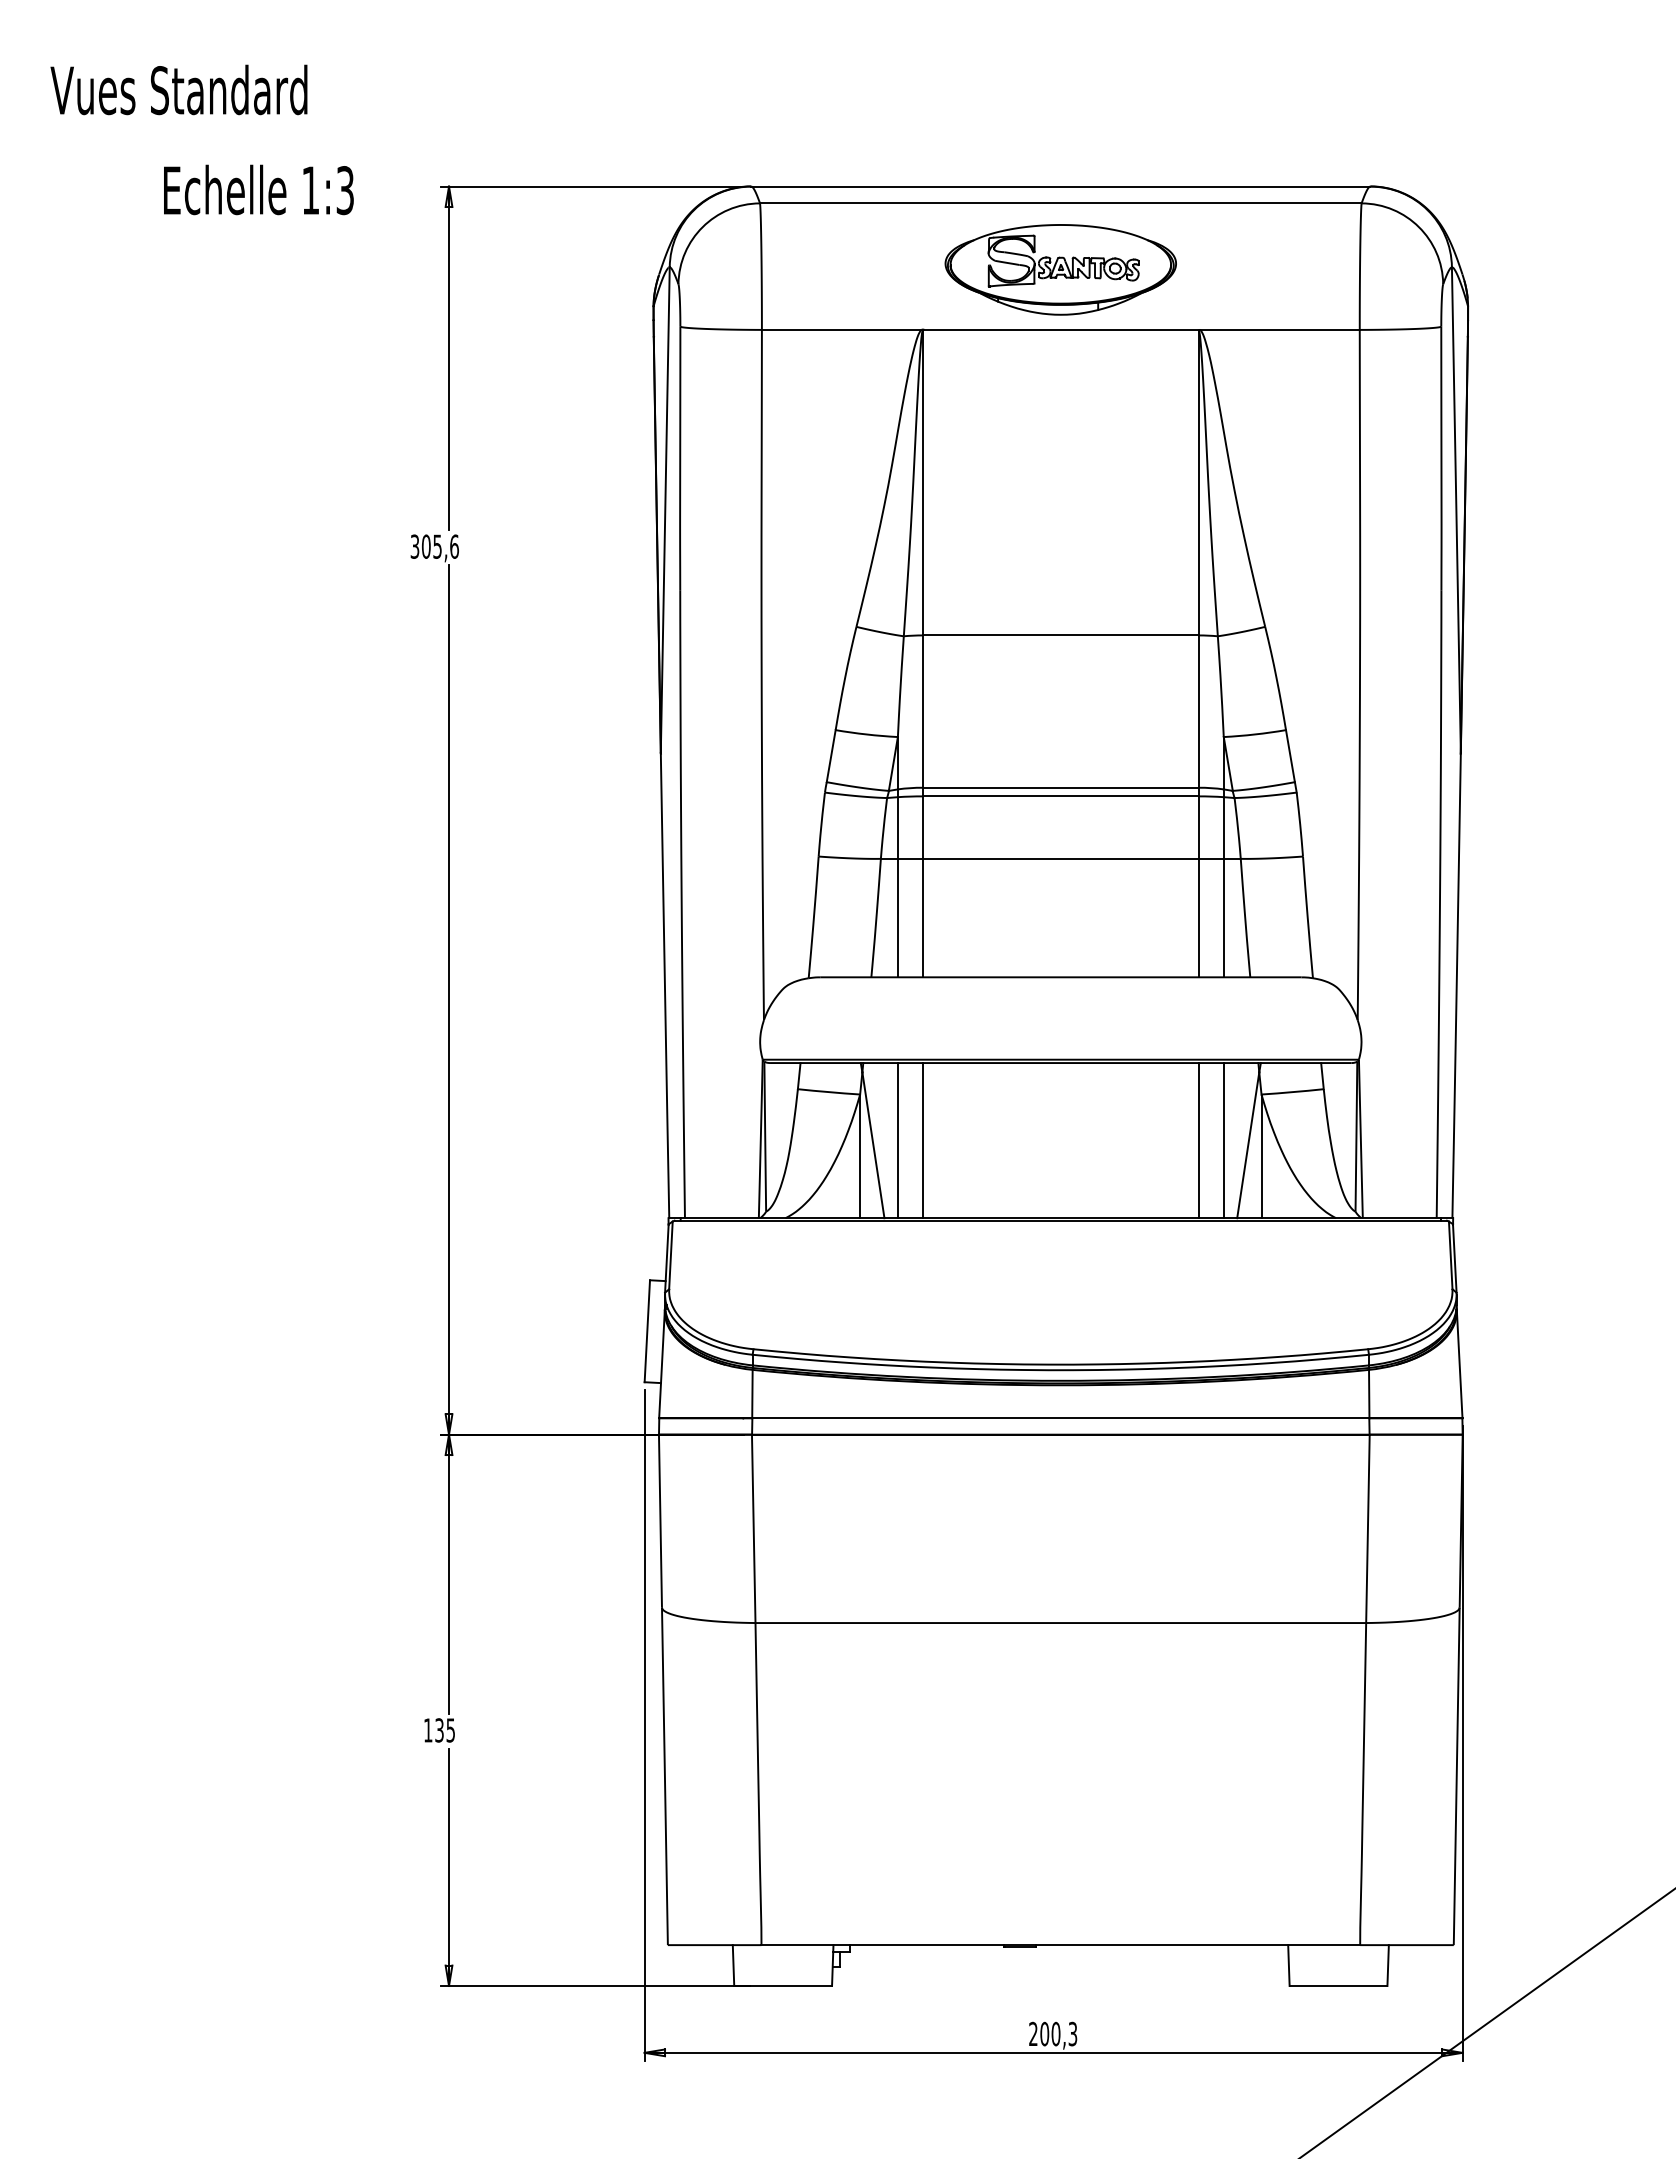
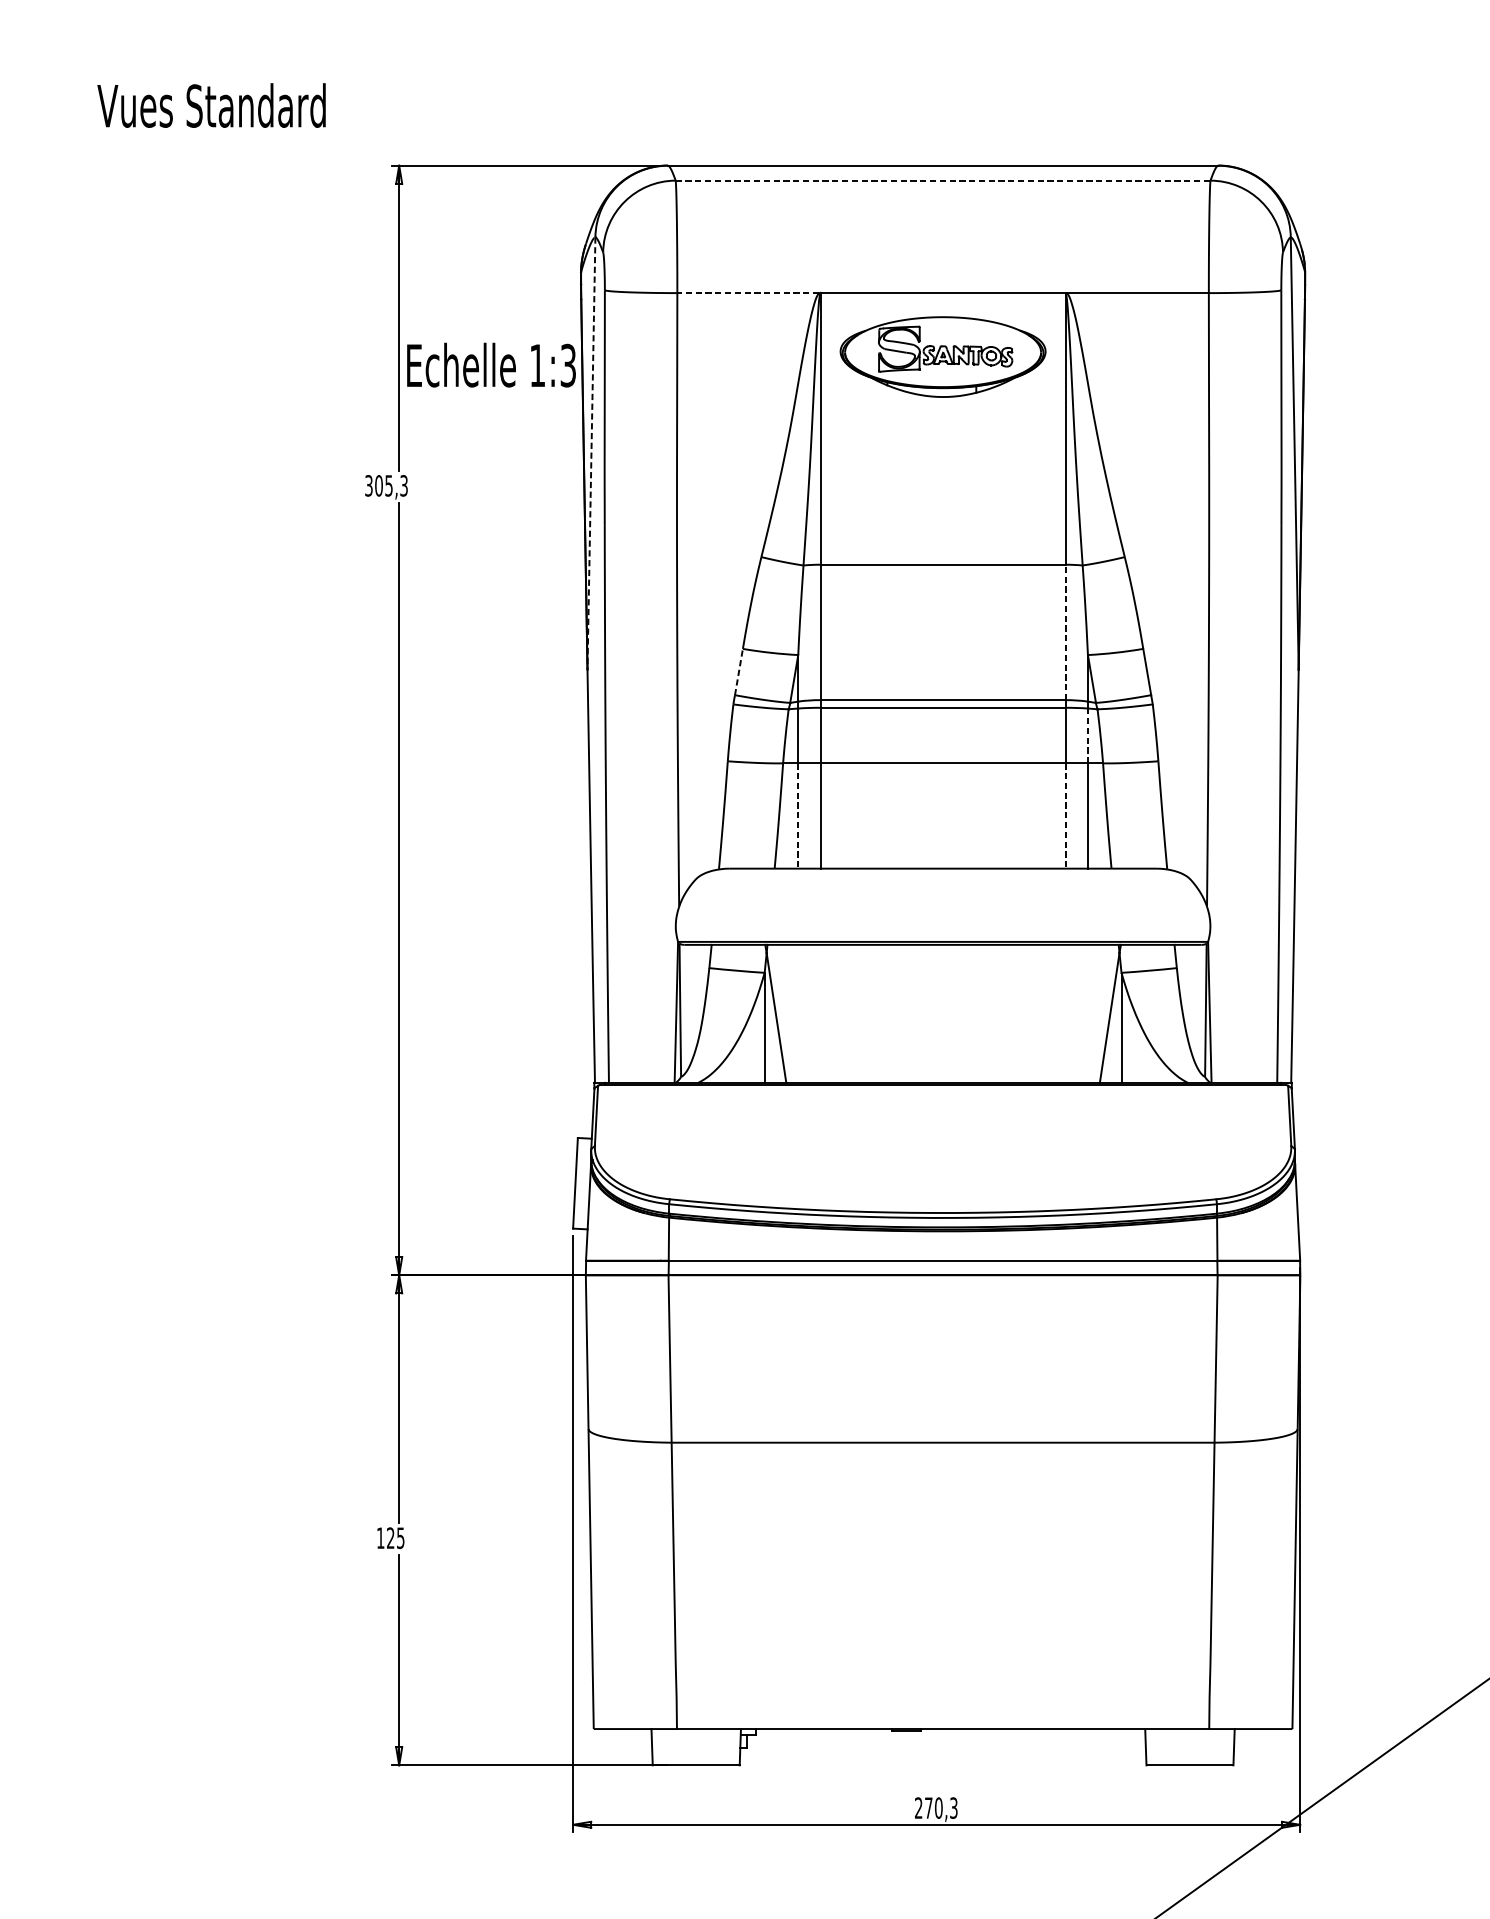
text: (178, 89) -> (211, 105), moved
text: (258, 189) -> (491, 364), moved
line: (1060, 203) -> (942, 180), solid -> dashed
part: (1060, 269) -> (942, 356), moved
line: (841, 329) -> (748, 292), solid -> dashed
line: (665, 510) -> (591, 453), solid -> dashed
text: (454, 546) -> (404, 485), 305,6 -> 305,3
line: (1198, 711) -> (1065, 632), solid -> dashed
line: (831, 755) -> (739, 671), solid -> dashed
line: (1223, 828) -> (1087, 736), solid -> dashed
line: (897, 918) -> (797, 816), solid -> dashed
line: (1198, 918) -> (1065, 816), solid -> dashed
line: (897, 1140) -> (797, 1013), removed
line: (922, 1140) -> (820, 1013), removed
line: (1198, 1140) -> (1065, 1013), removed
line: (1223, 1140) -> (1087, 1013), removed
text: (439, 1730) -> (390, 1538), 135 -> 125
text: (1044, 2033) -> (928, 1807), 200,3 -> 270,3

